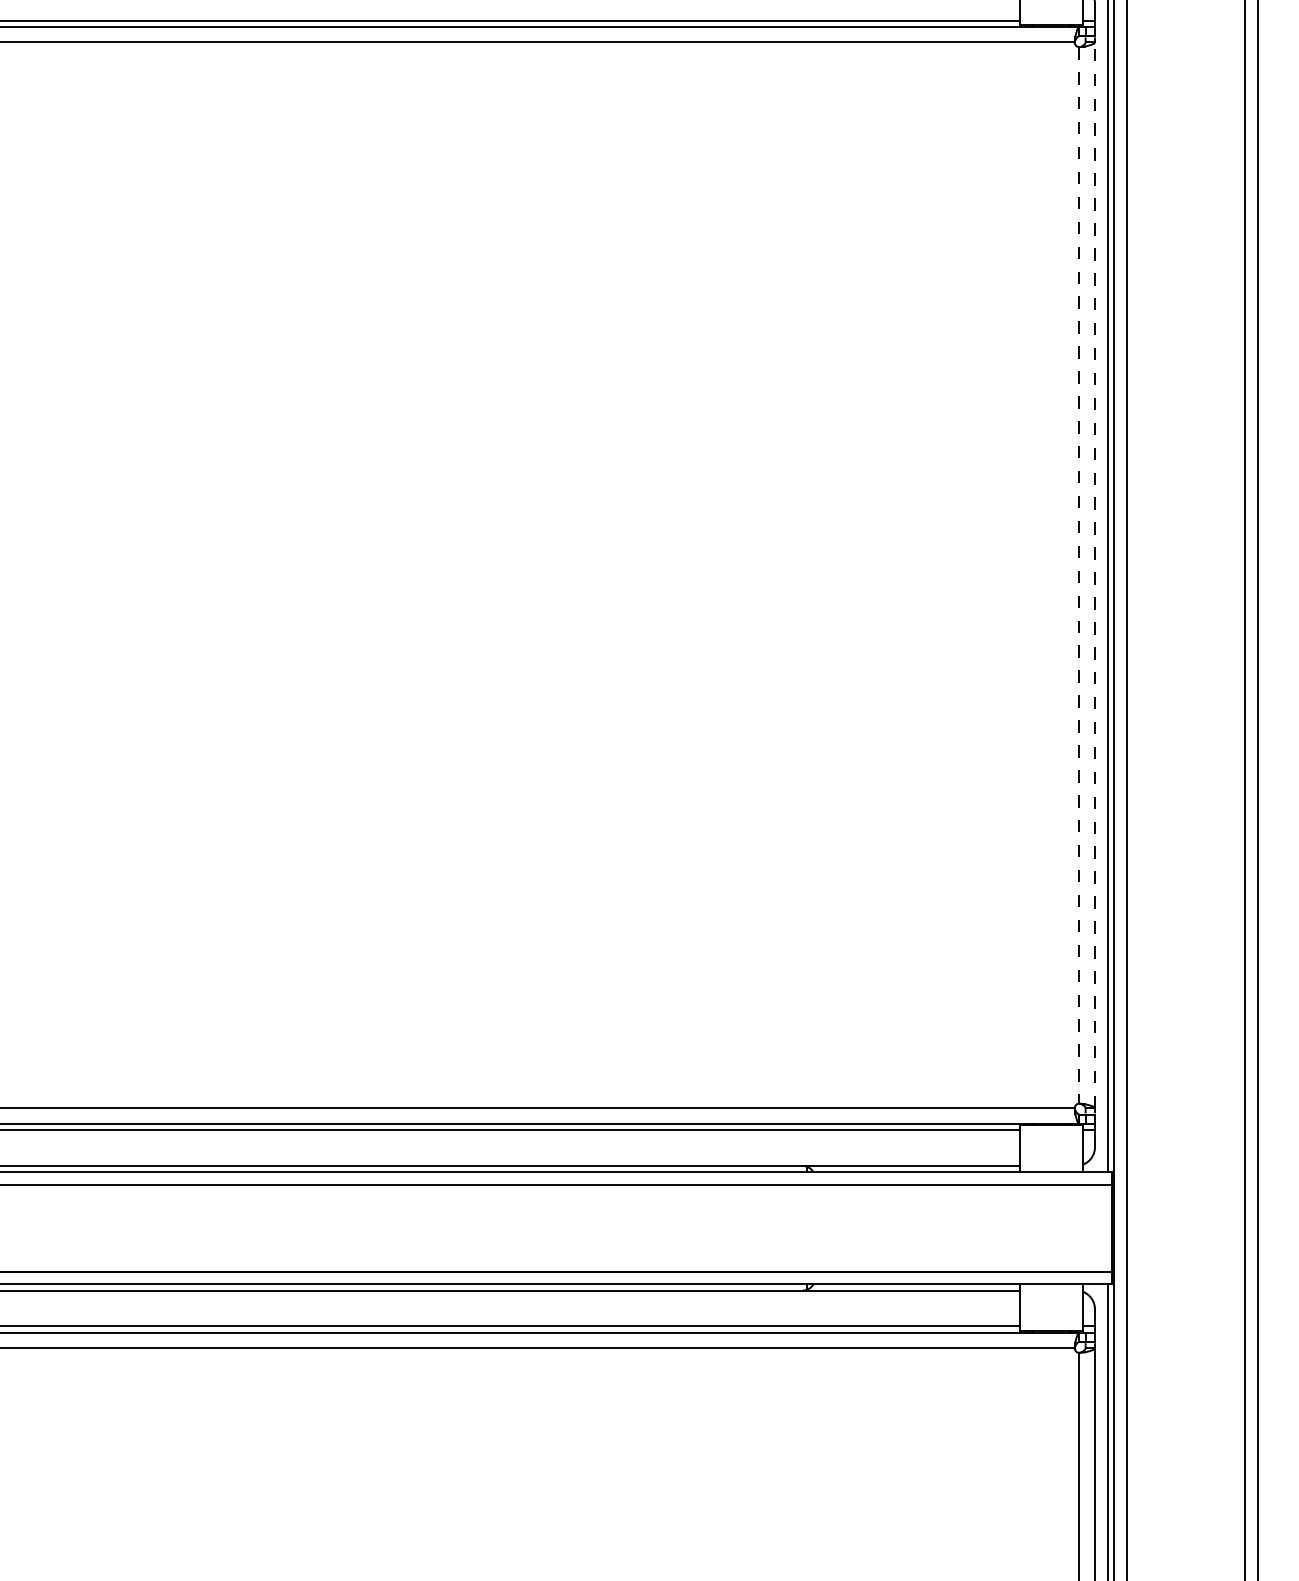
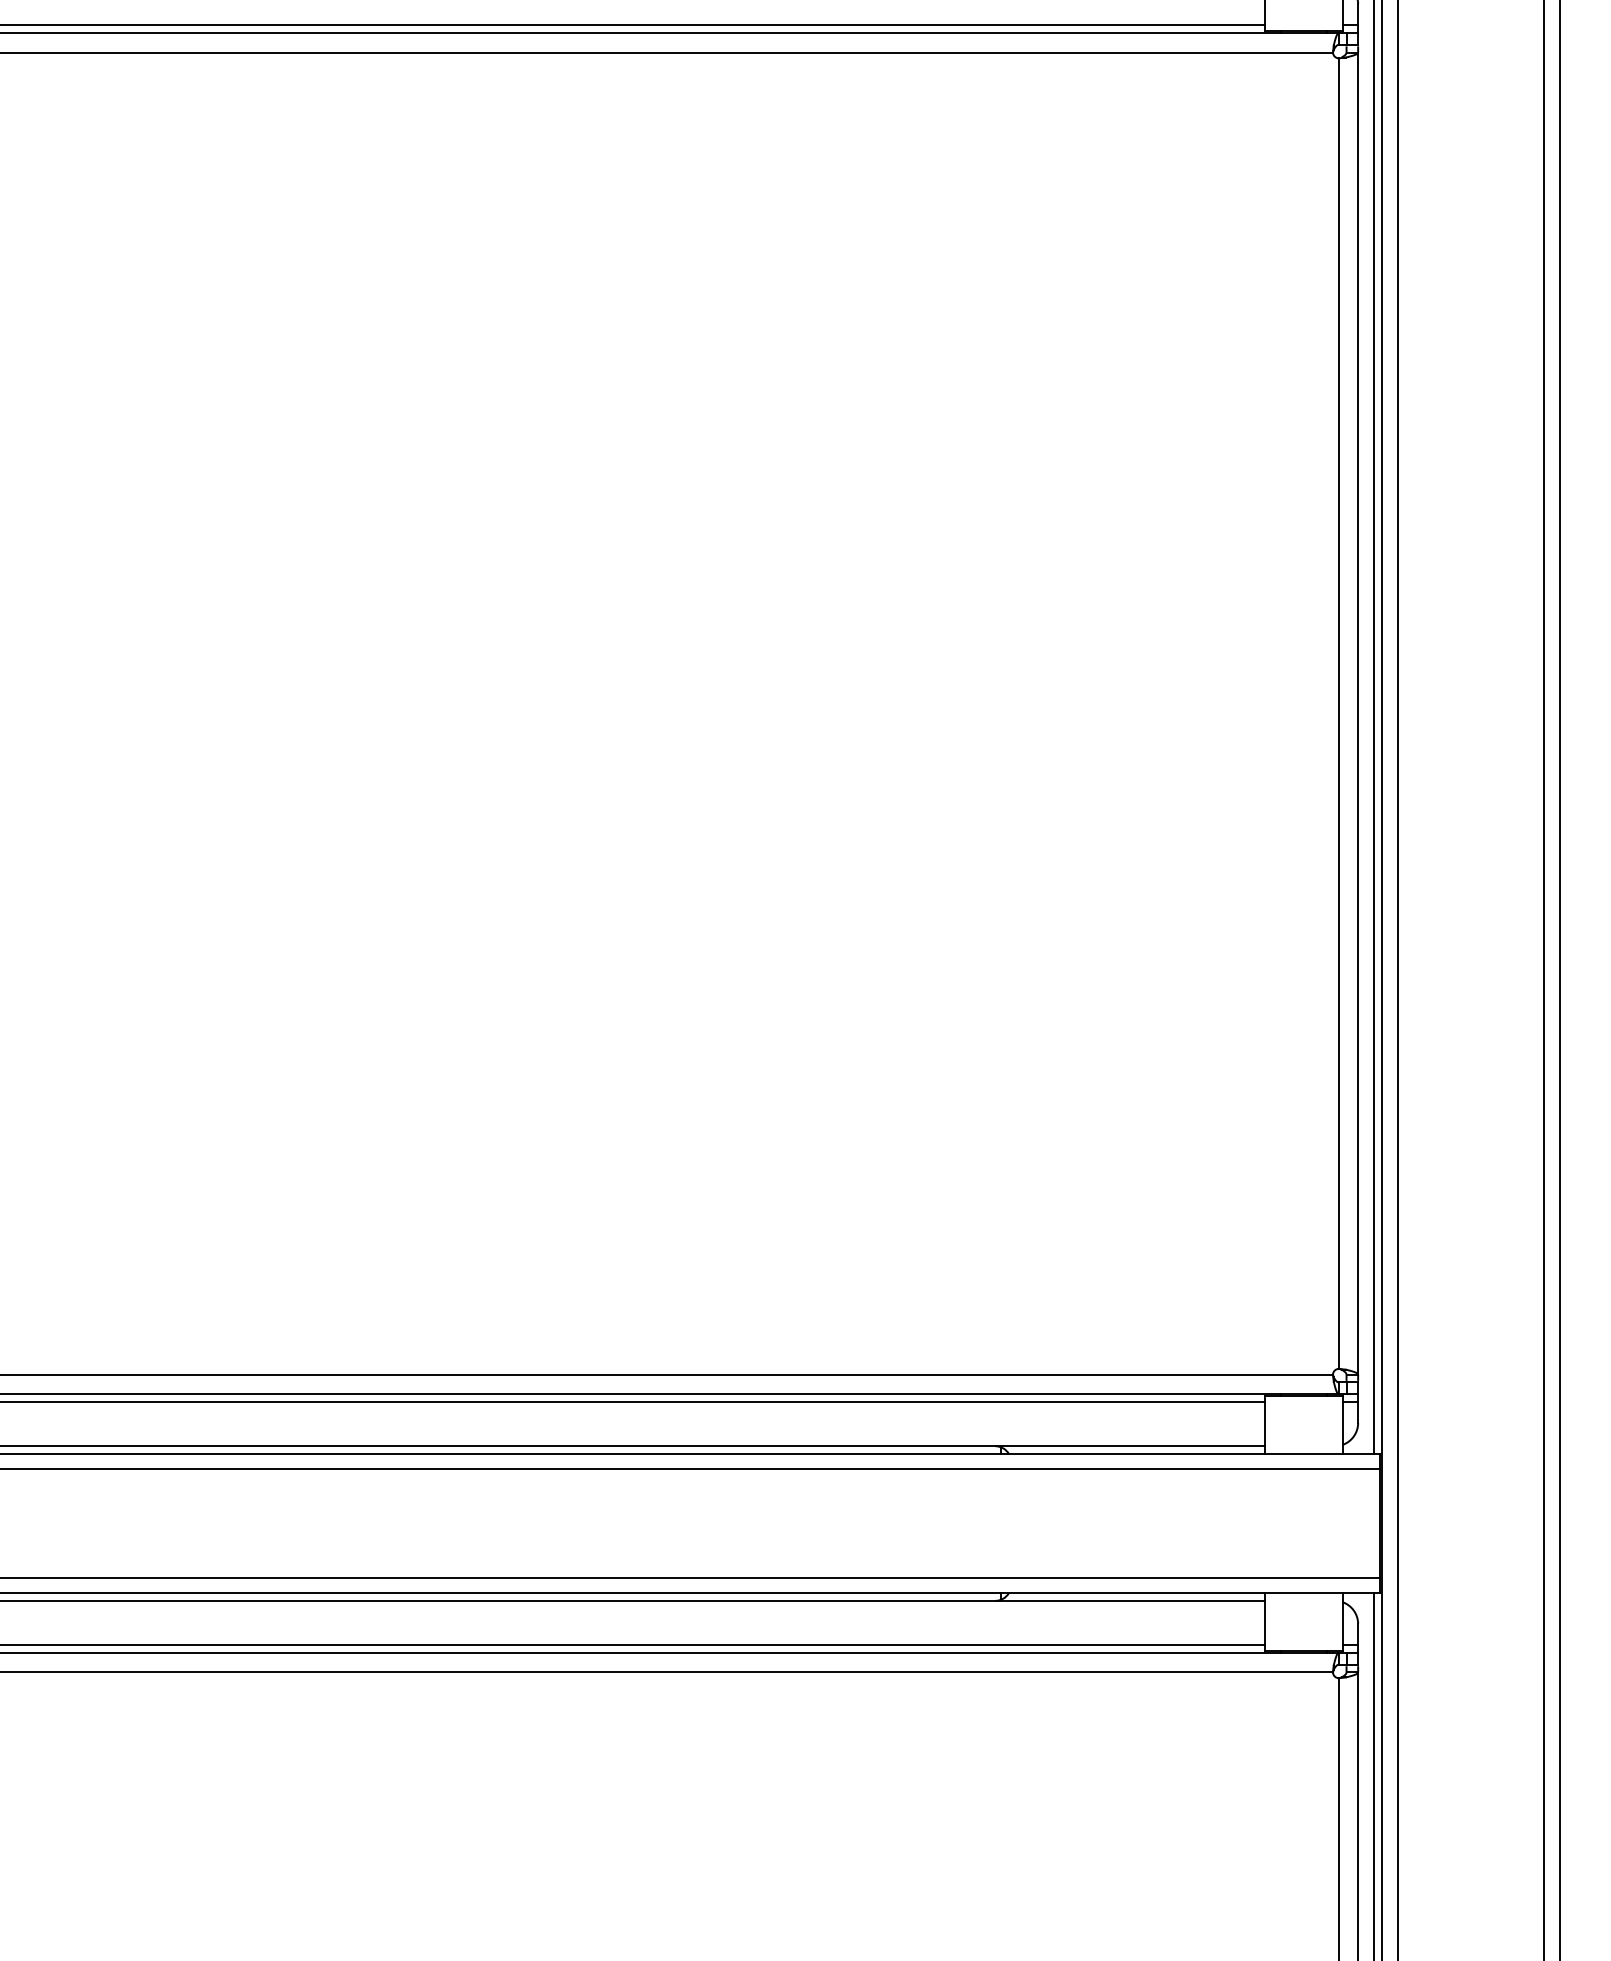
line: (1095, 575) -> (1358, 713), dashed -> solid
line: (1079, 576) -> (1338, 714), dashed -> solid

